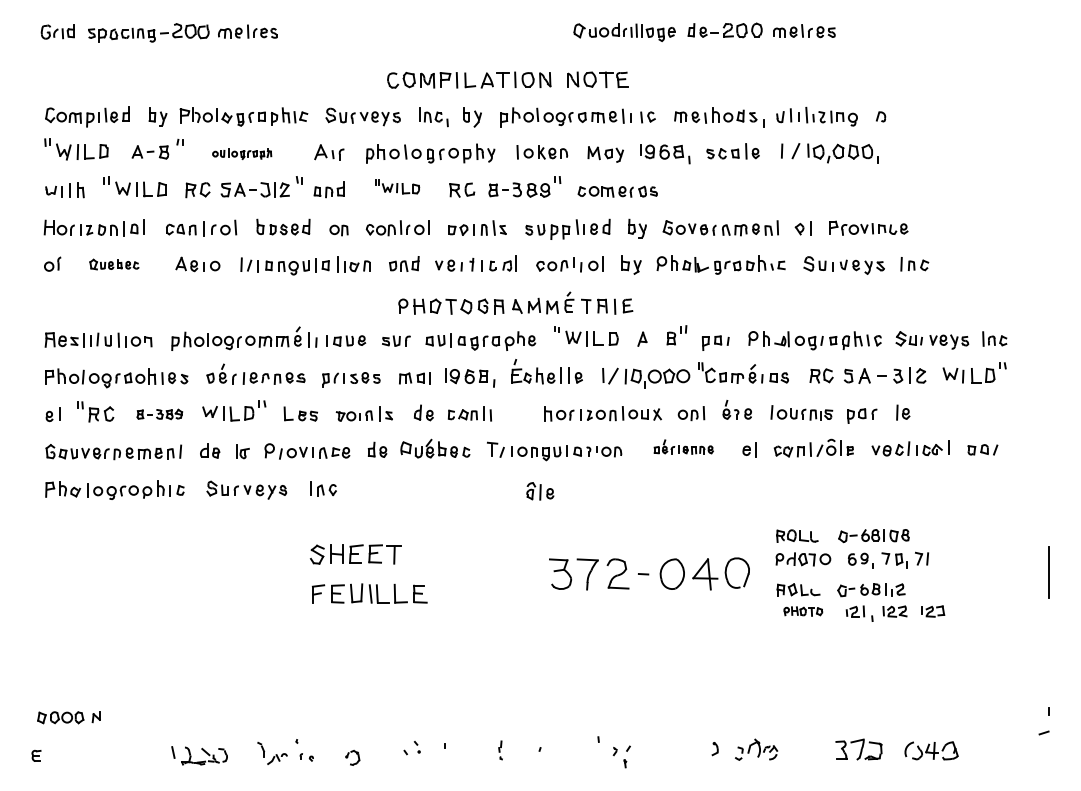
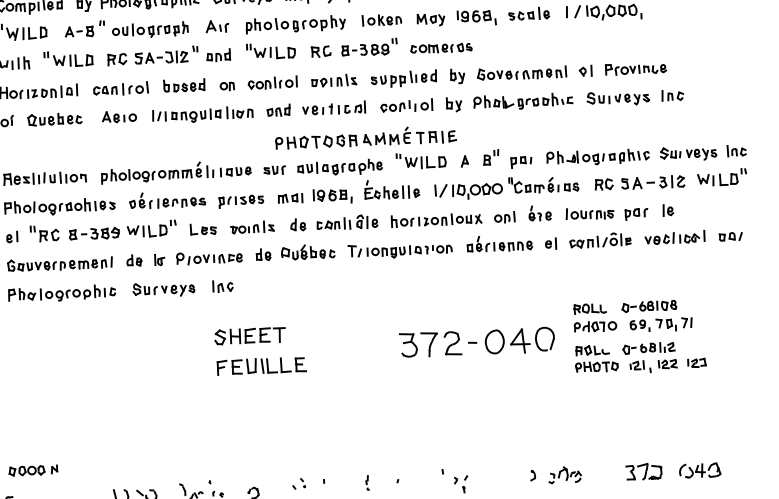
part: (241, 153) -> (149, 30), size x1.67
part: (397, 186) -> (271, 50), size x1.43
part: (114, 264) -> (55, 119), size x1.43
part: (159, 414) -> (94, 233), size x1.43
part: (683, 446) -> (499, 243), size x1.43
part: (540, 491) -> (367, 221), moved
part: (803, 611) -> (597, 366), size x1.43

